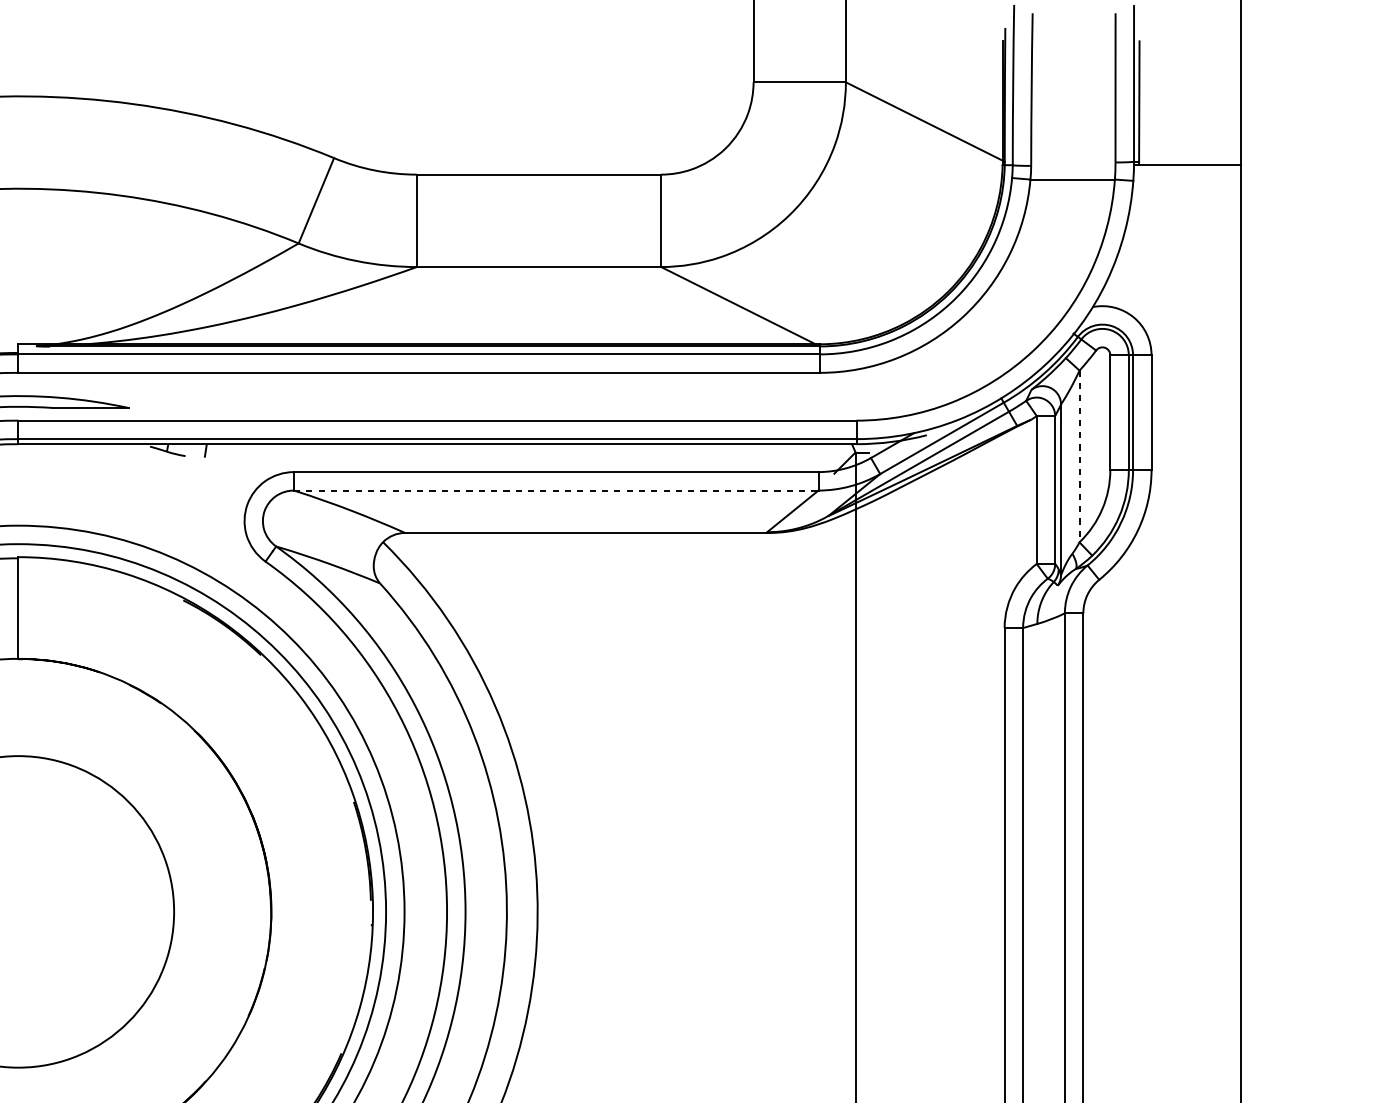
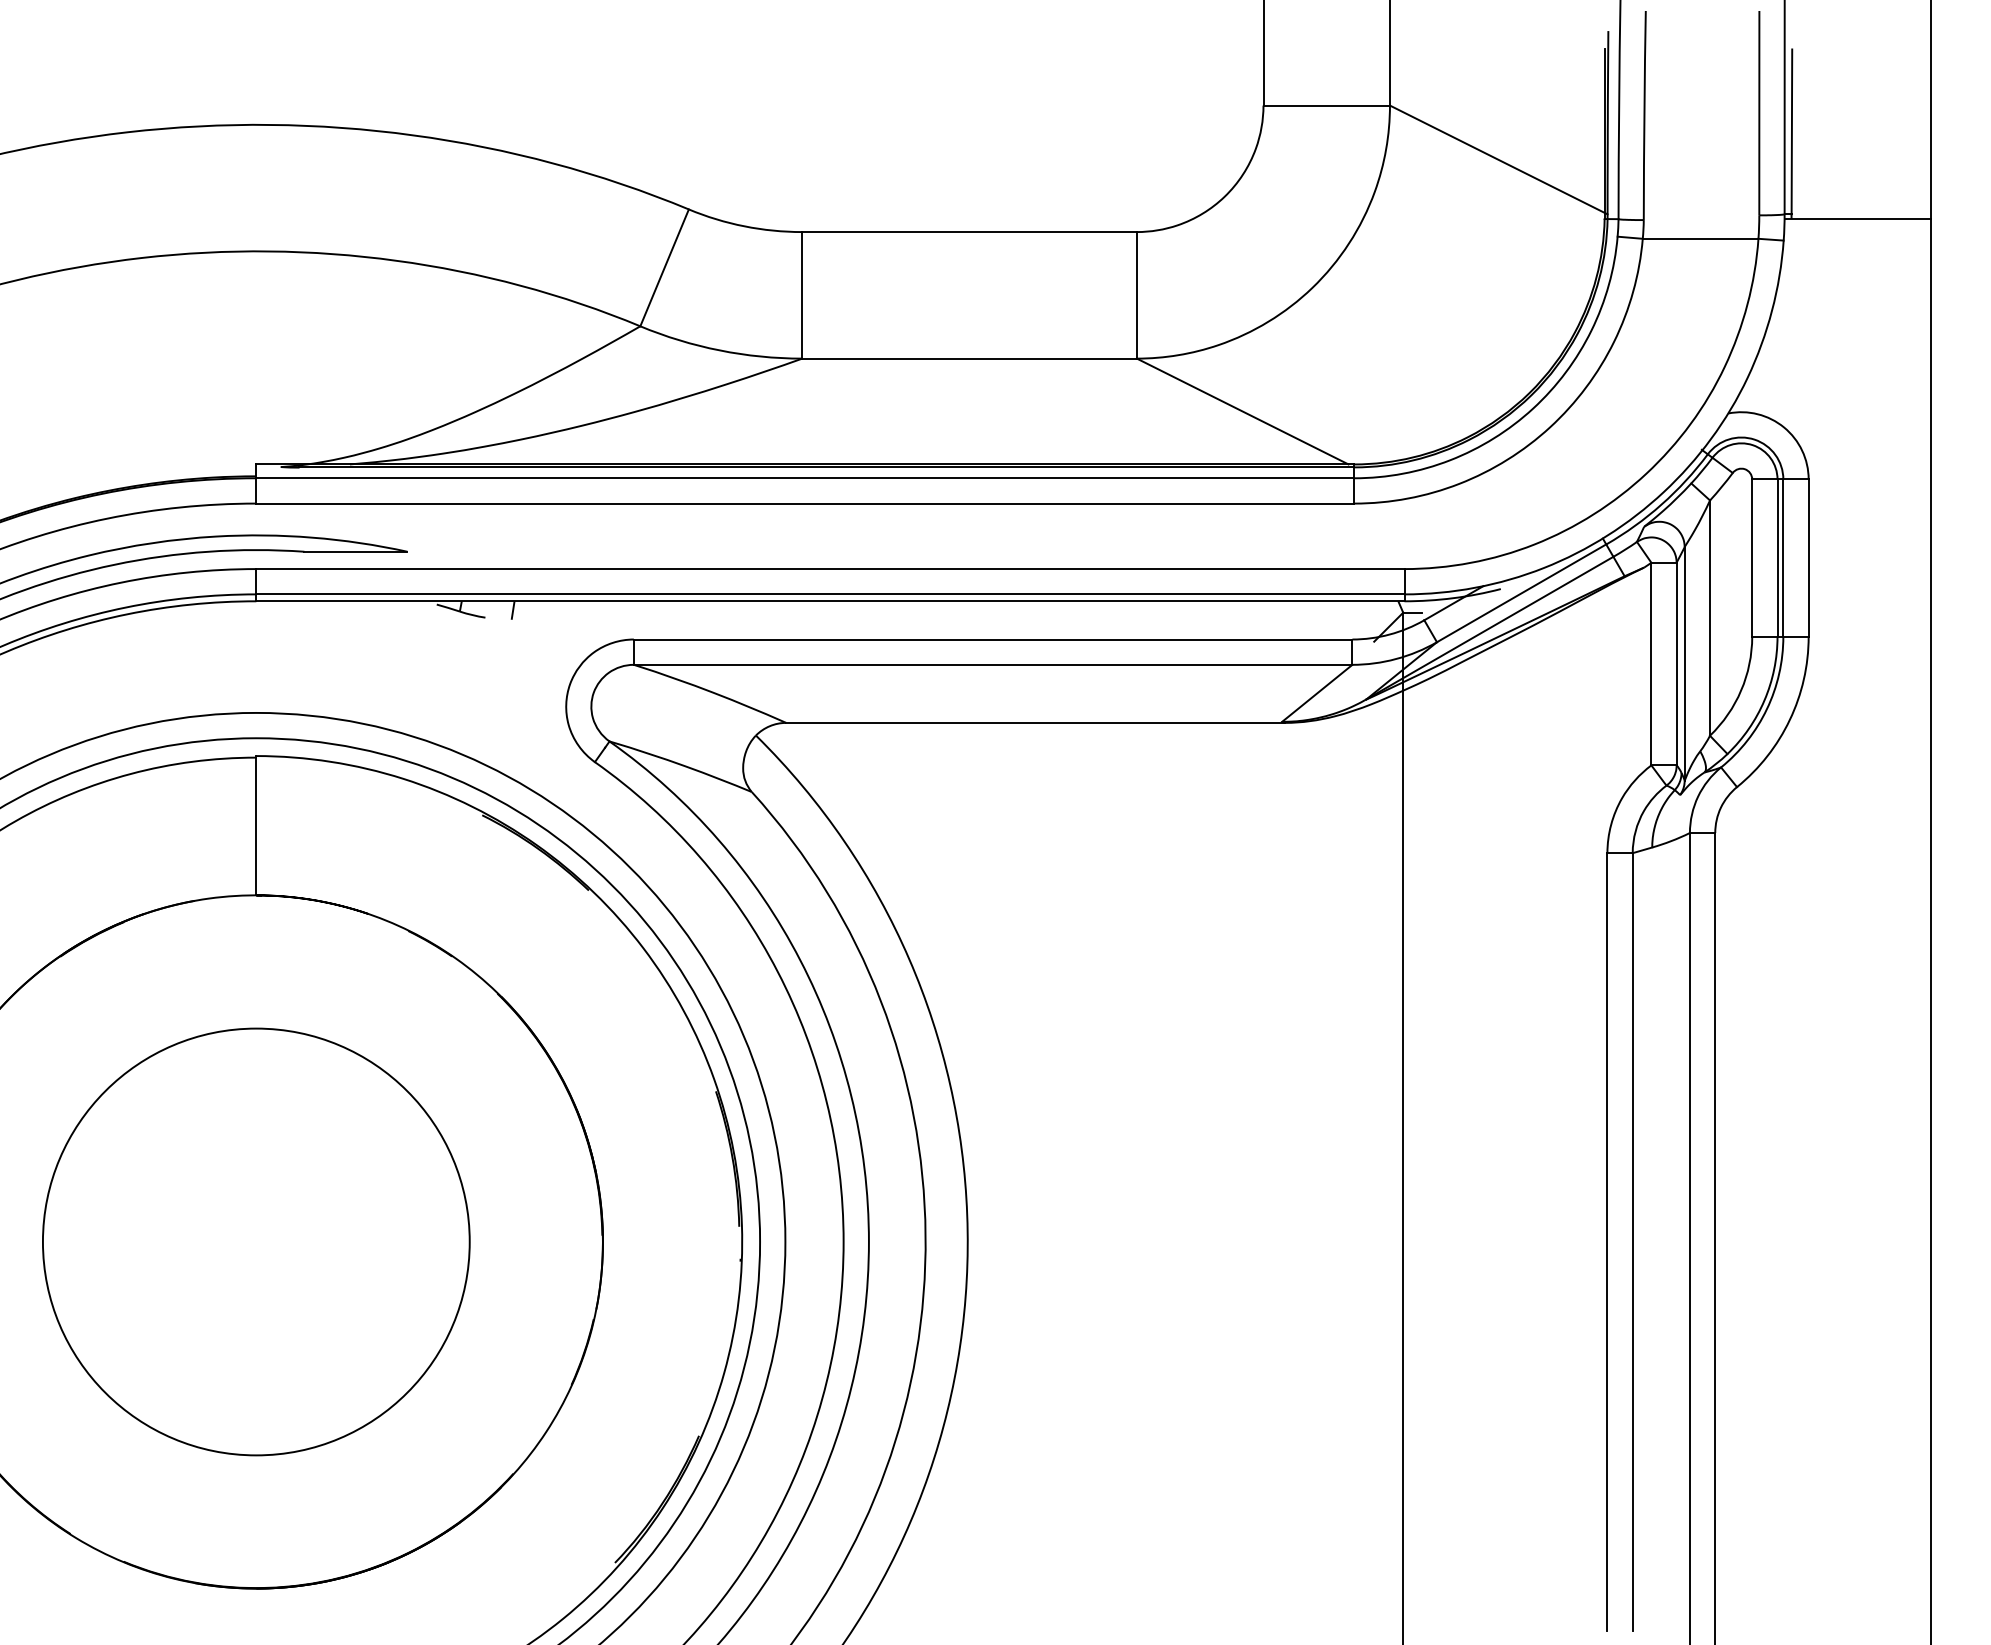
line: (1079, 456) -> (1710, 618), dashed -> solid
line: (556, 490) -> (993, 664), dashed -> solid

